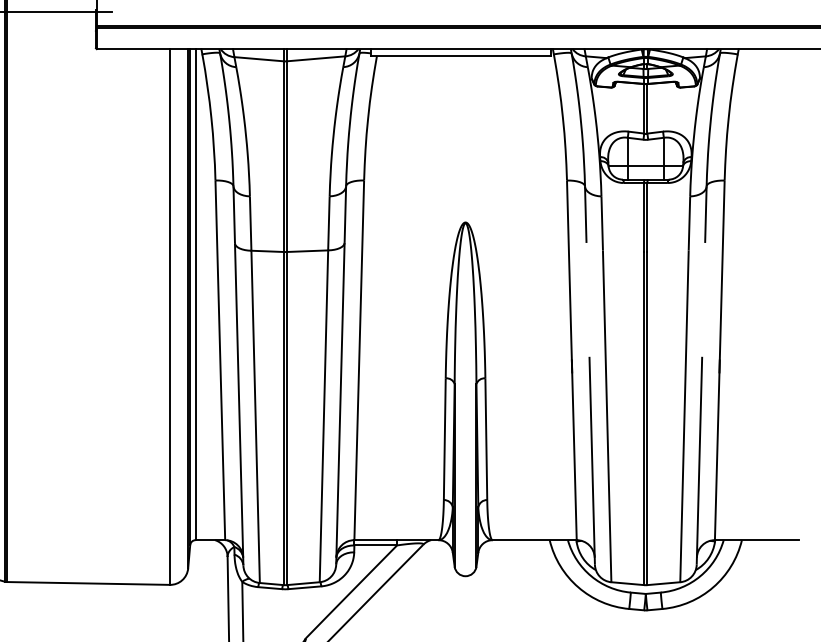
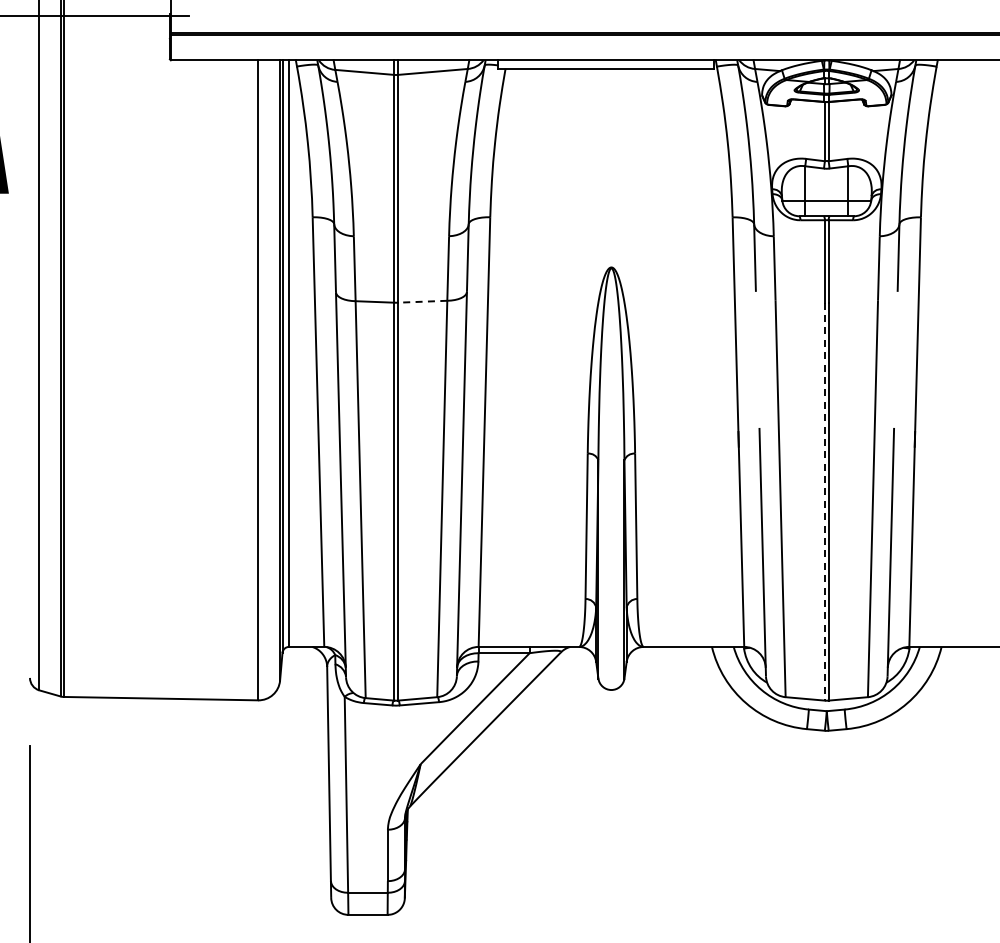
line: (307, 251) -> (422, 301), solid -> dashed
line: (643, 418) -> (824, 501), solid -> dashed

